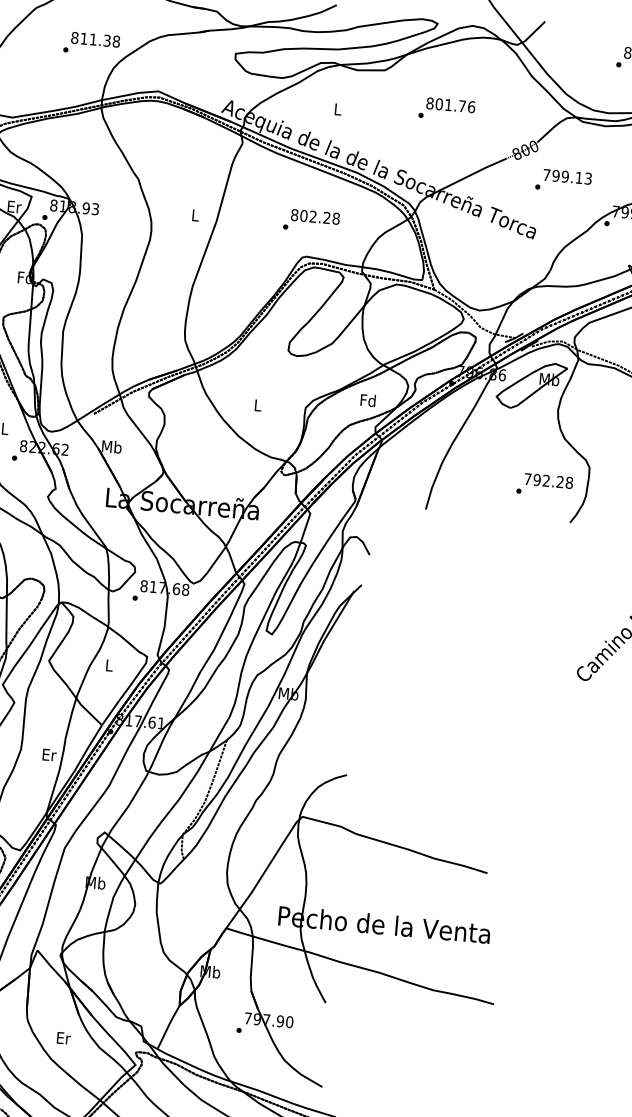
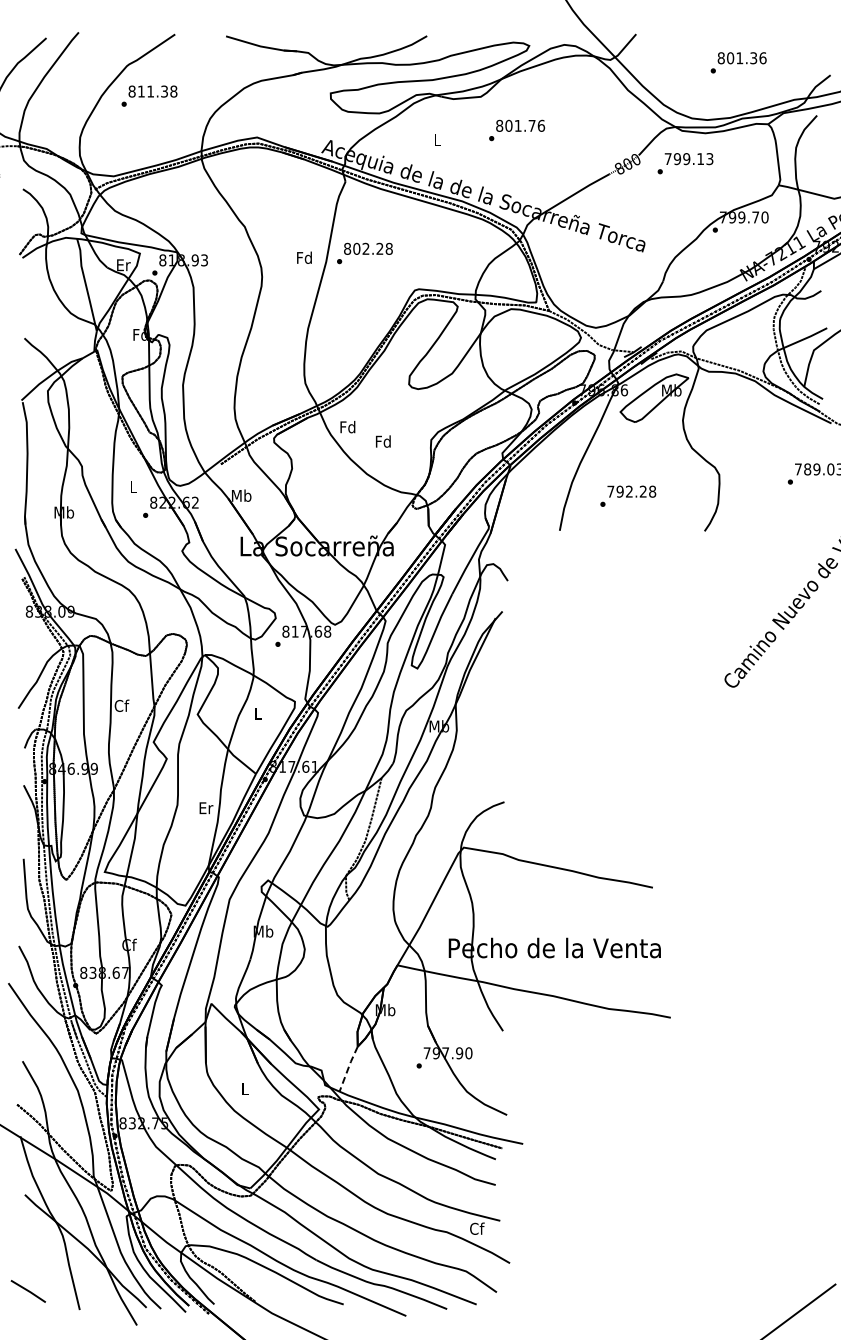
text: (91, 43) -> (149, 95), moved
text: (447, 109) -> (517, 130), moved
text: (563, 181) -> (685, 163), moved
text: (195, 215) -> (304, 257), L -> Fd
text: (311, 221) -> (364, 253), moved
text: (367, 400) -> (347, 427), moved
text: (257, 405) -> (383, 441), L -> Fd
text: (545, 484) -> (628, 495), moved
line: (168, 1026) -> (348, 1068), solid -> dashed
text: (64, 1037) -> (245, 1088), Er -> L

